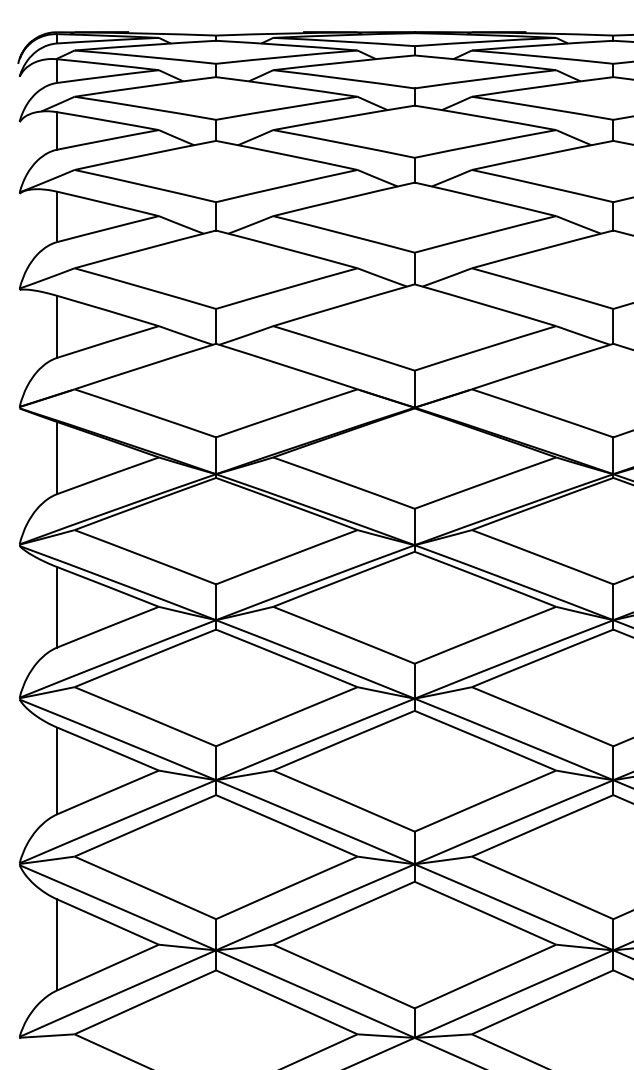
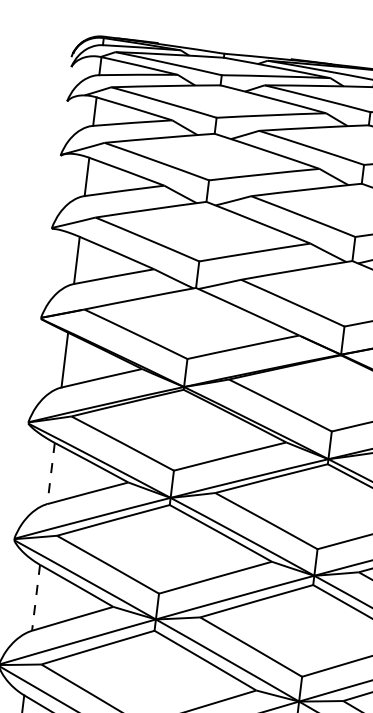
line: (57, 607) -> (51, 473), solid -> dashed
line: (57, 771) -> (36, 598), solid -> dashed

